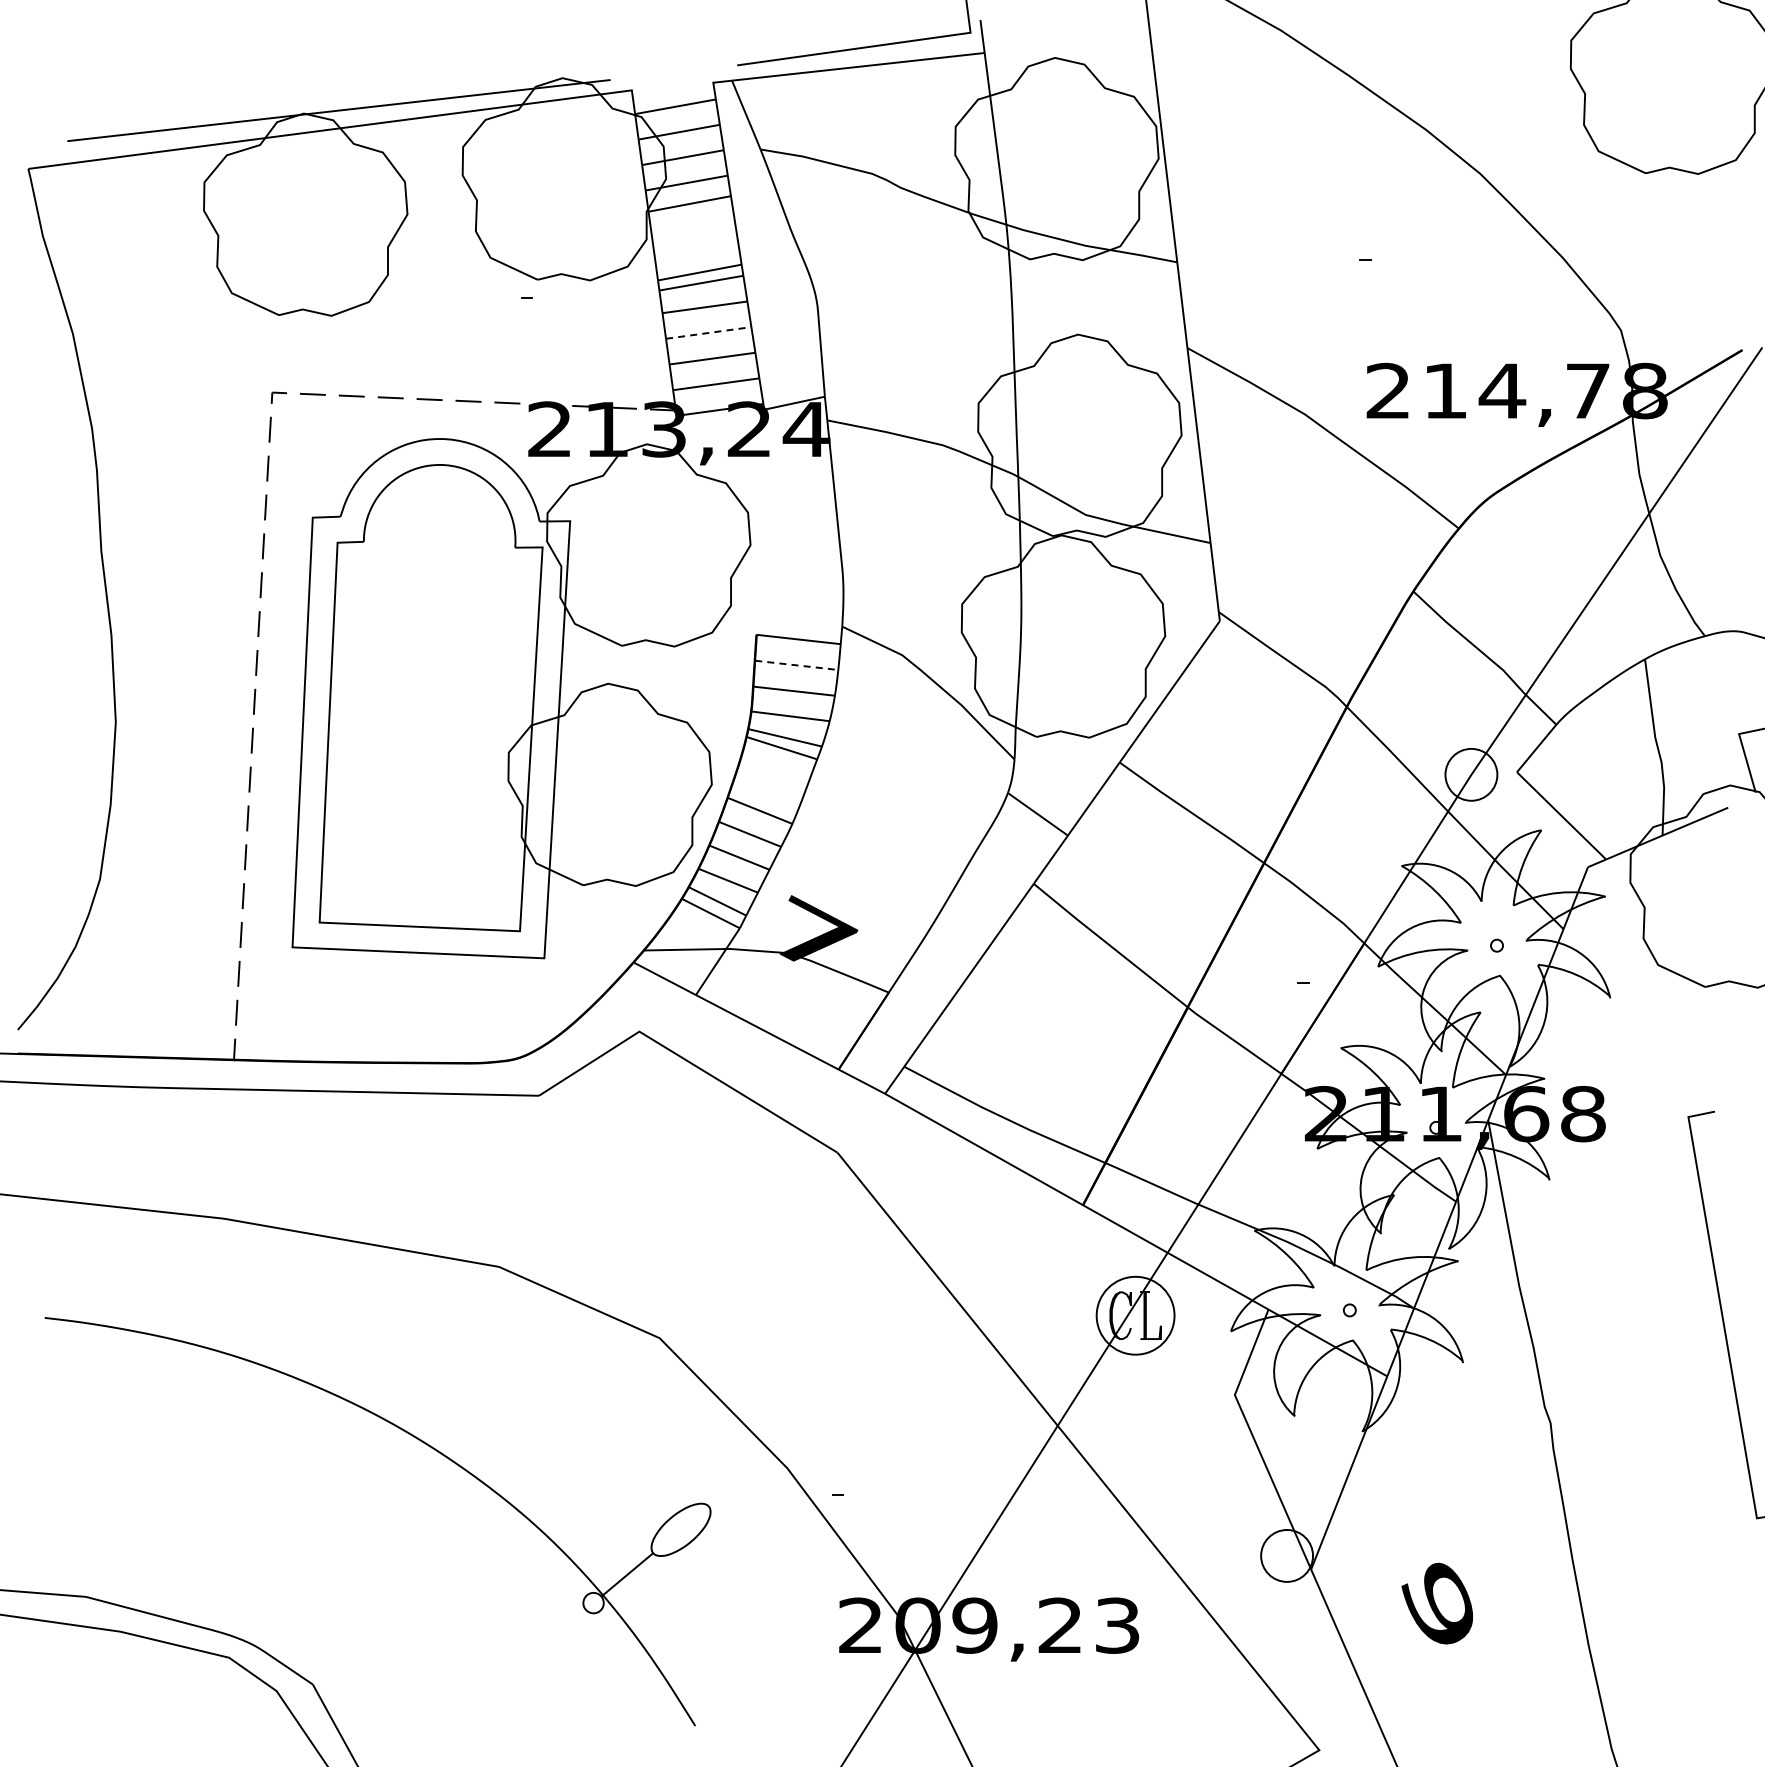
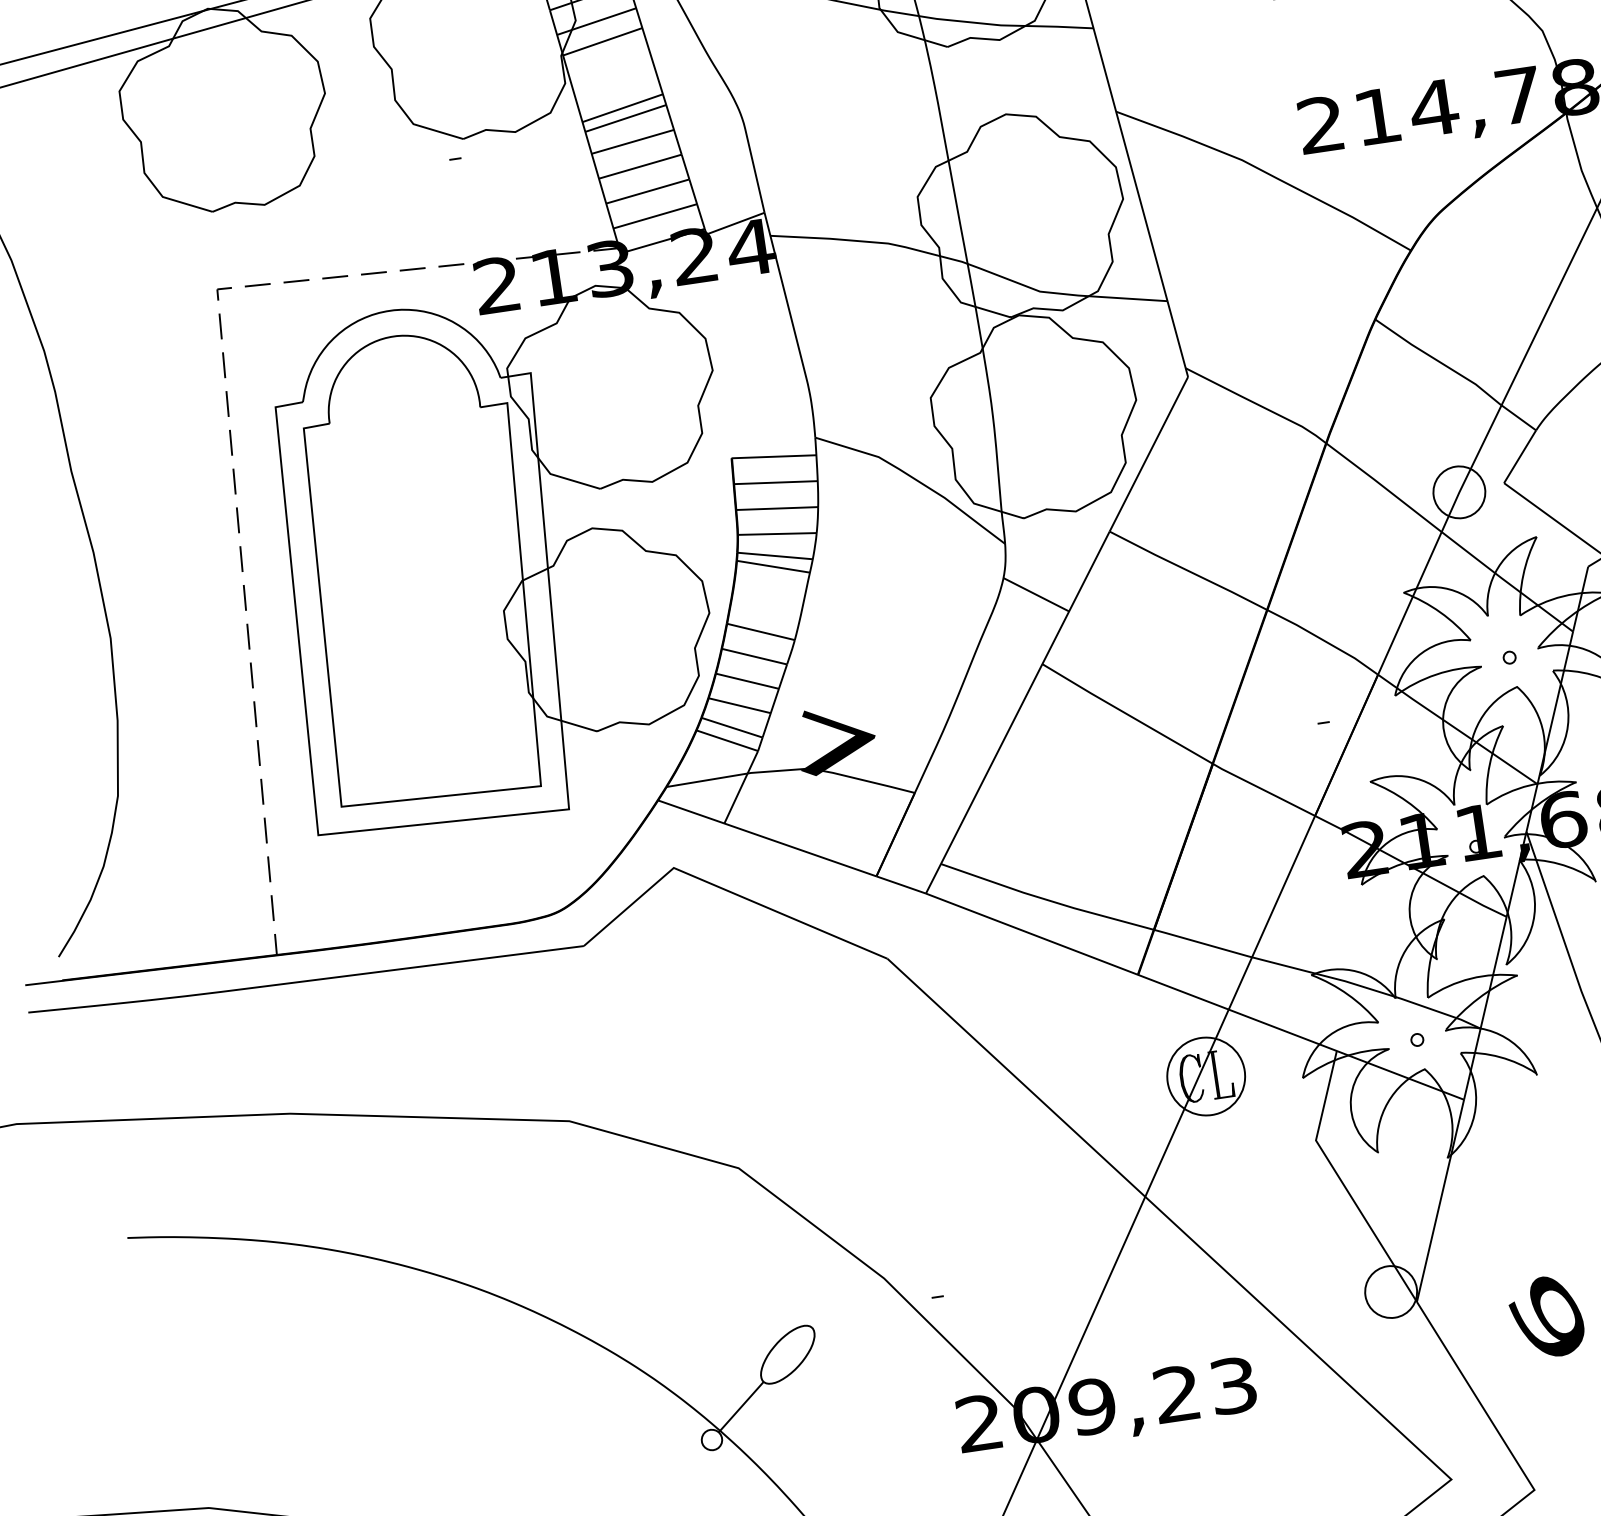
line: (709, 332) -> (641, 166), dashed -> solid
line: (796, 665) -> (775, 482), dashed -> solid

